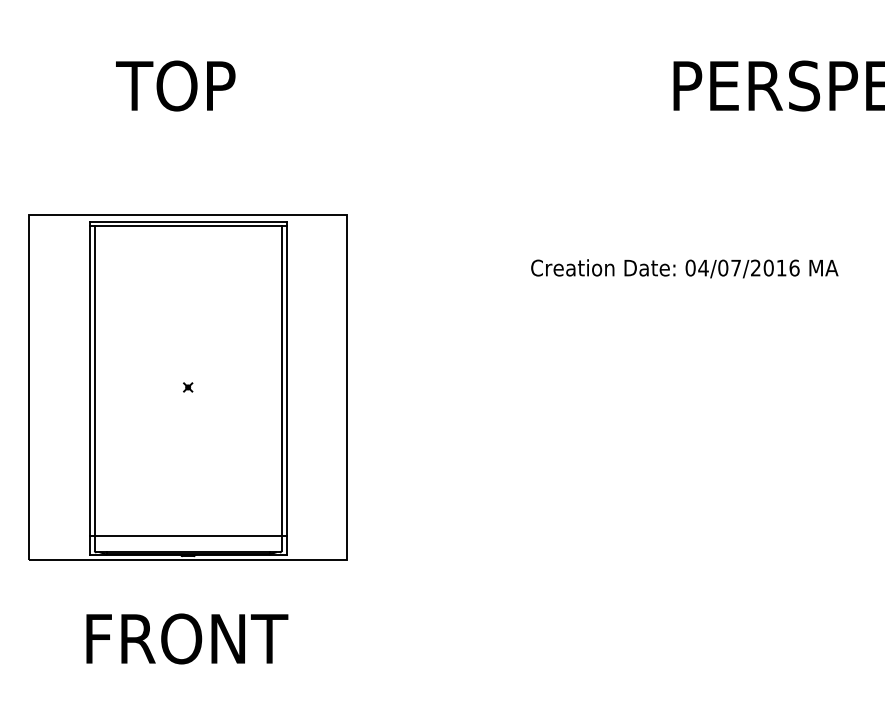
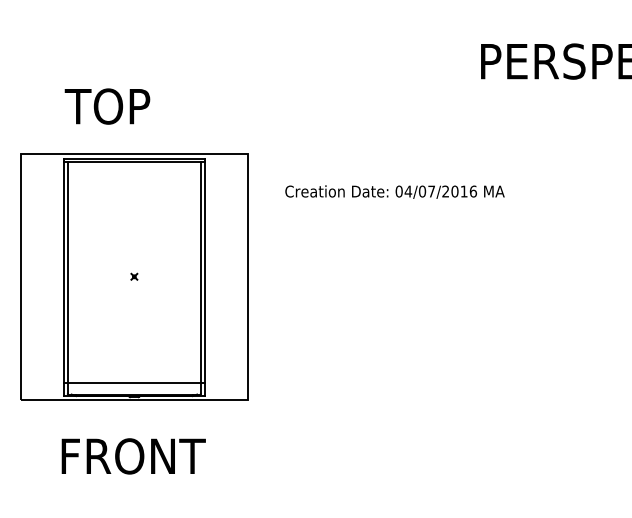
text: (175, 85) -> (107, 106), moved
text: (684, 267) -> (394, 191), moved

